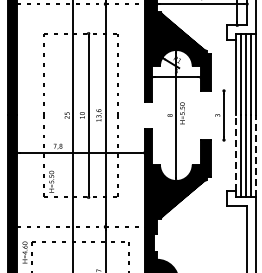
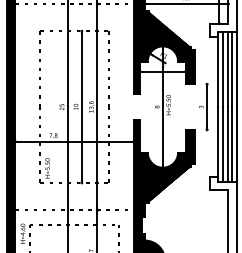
line: (236, 153) -> (218, 142), dashed -> solid
line: (255, 156) -> (236, 145), dashed -> solid

